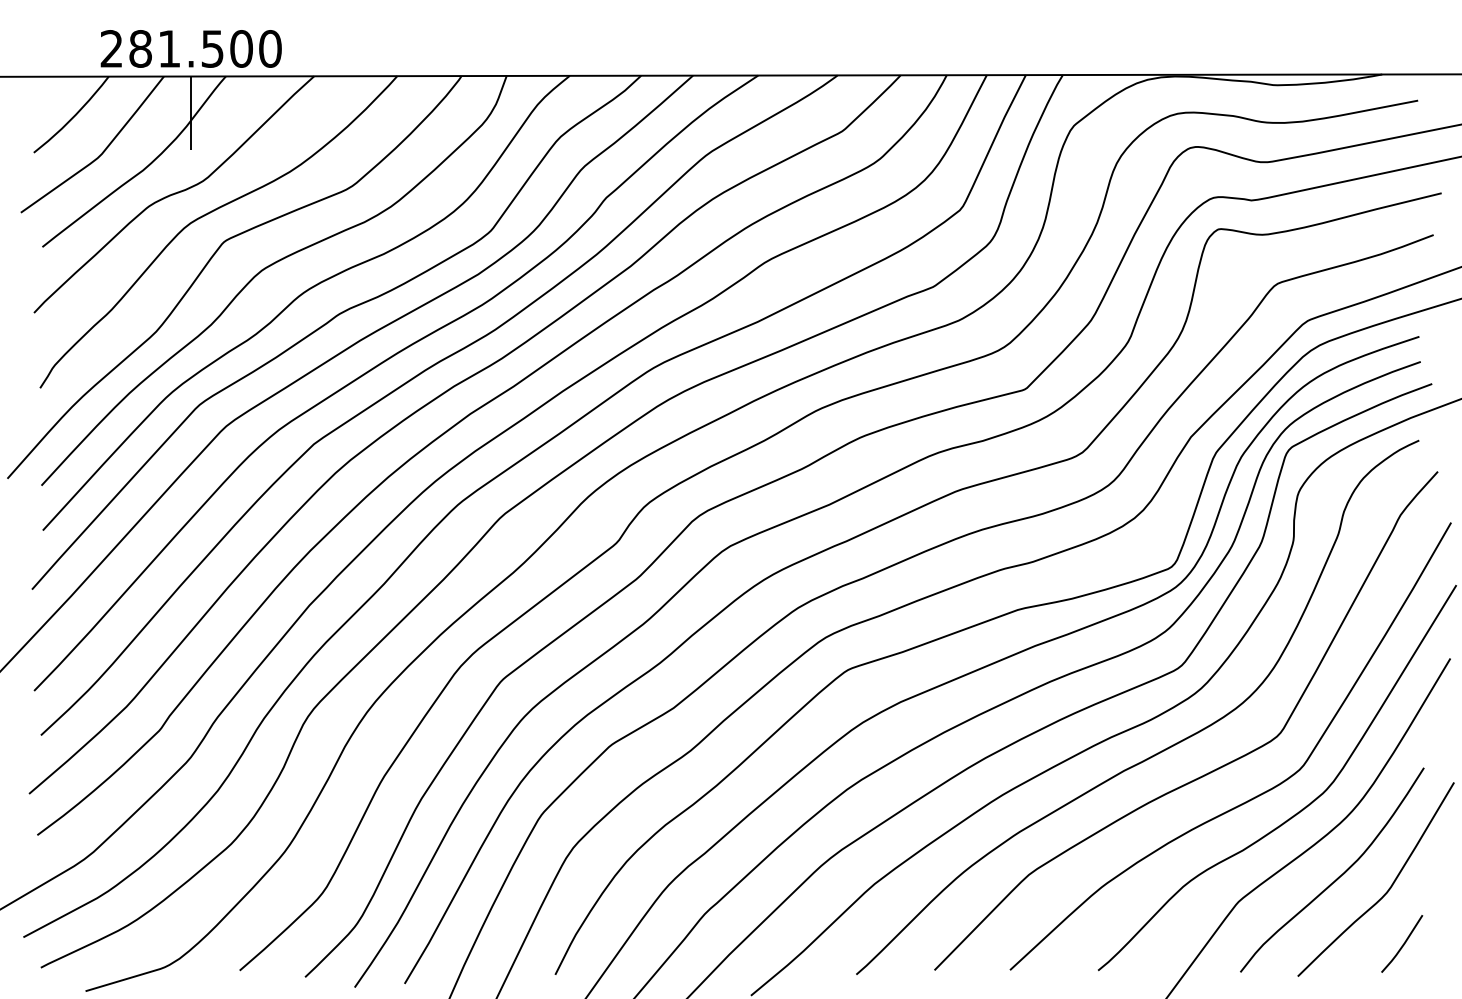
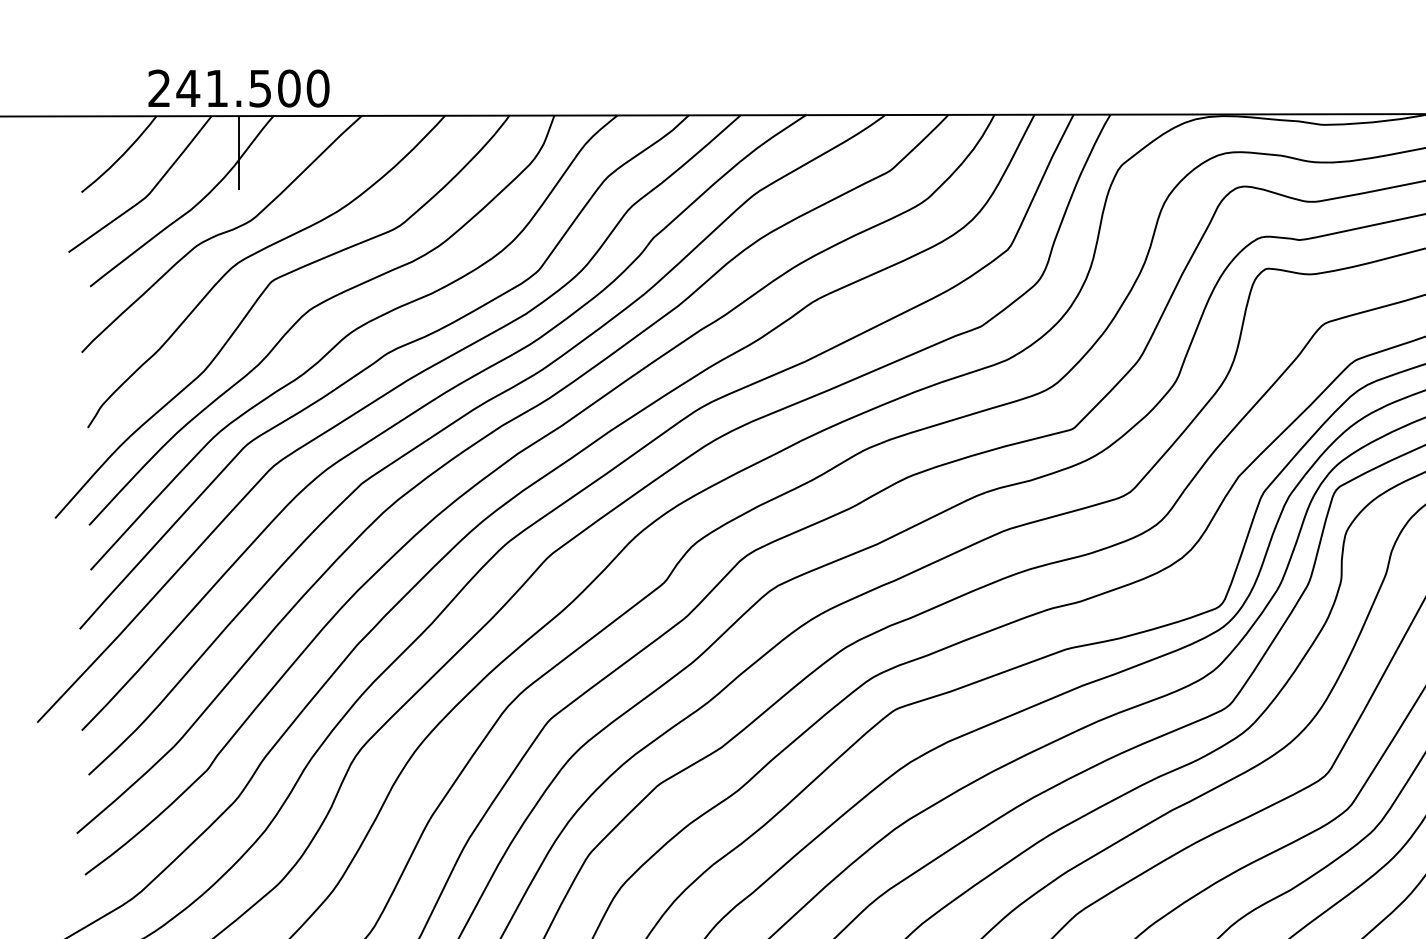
text: (140, 48) -> (188, 88), 281.500 -> 241.500

